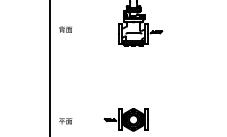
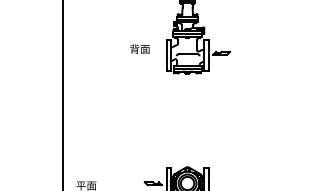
text: (65, 29) -> (139, 48), moved

